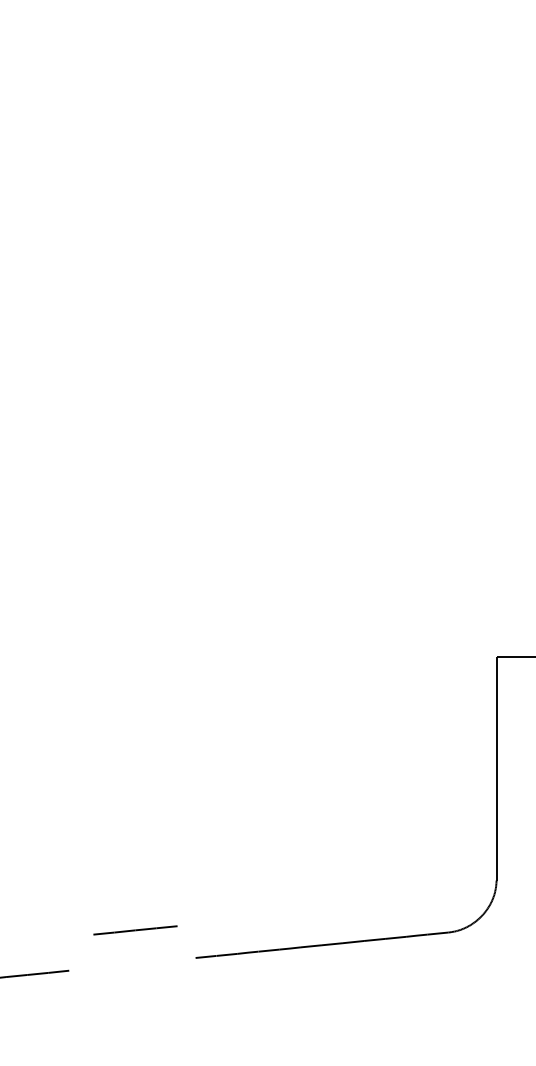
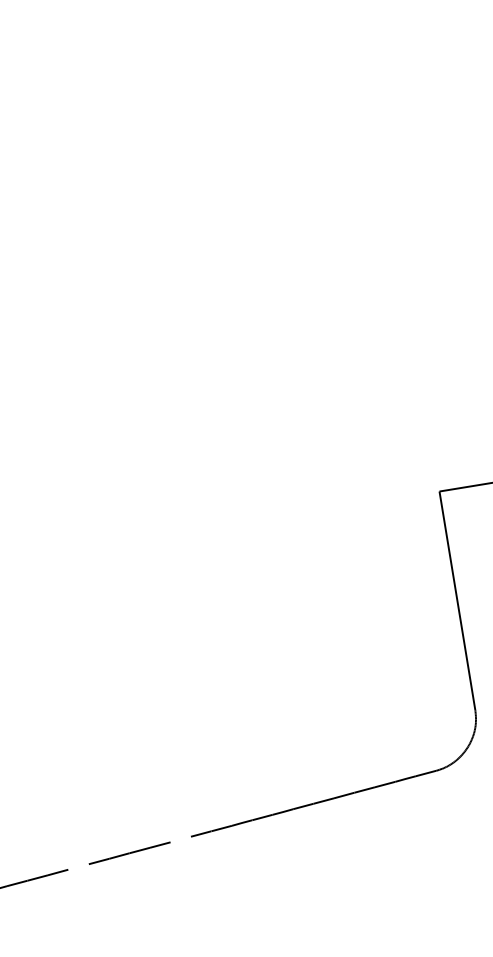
line: (135, 930) -> (129, 853), moved

